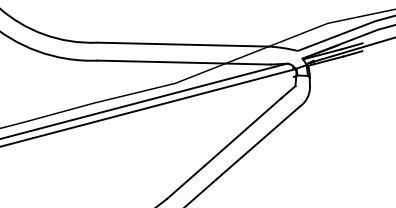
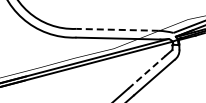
line: (182, 43) -> (117, 29), solid -> dashed
line: (242, 132) -> (146, 72), solid -> dashed

